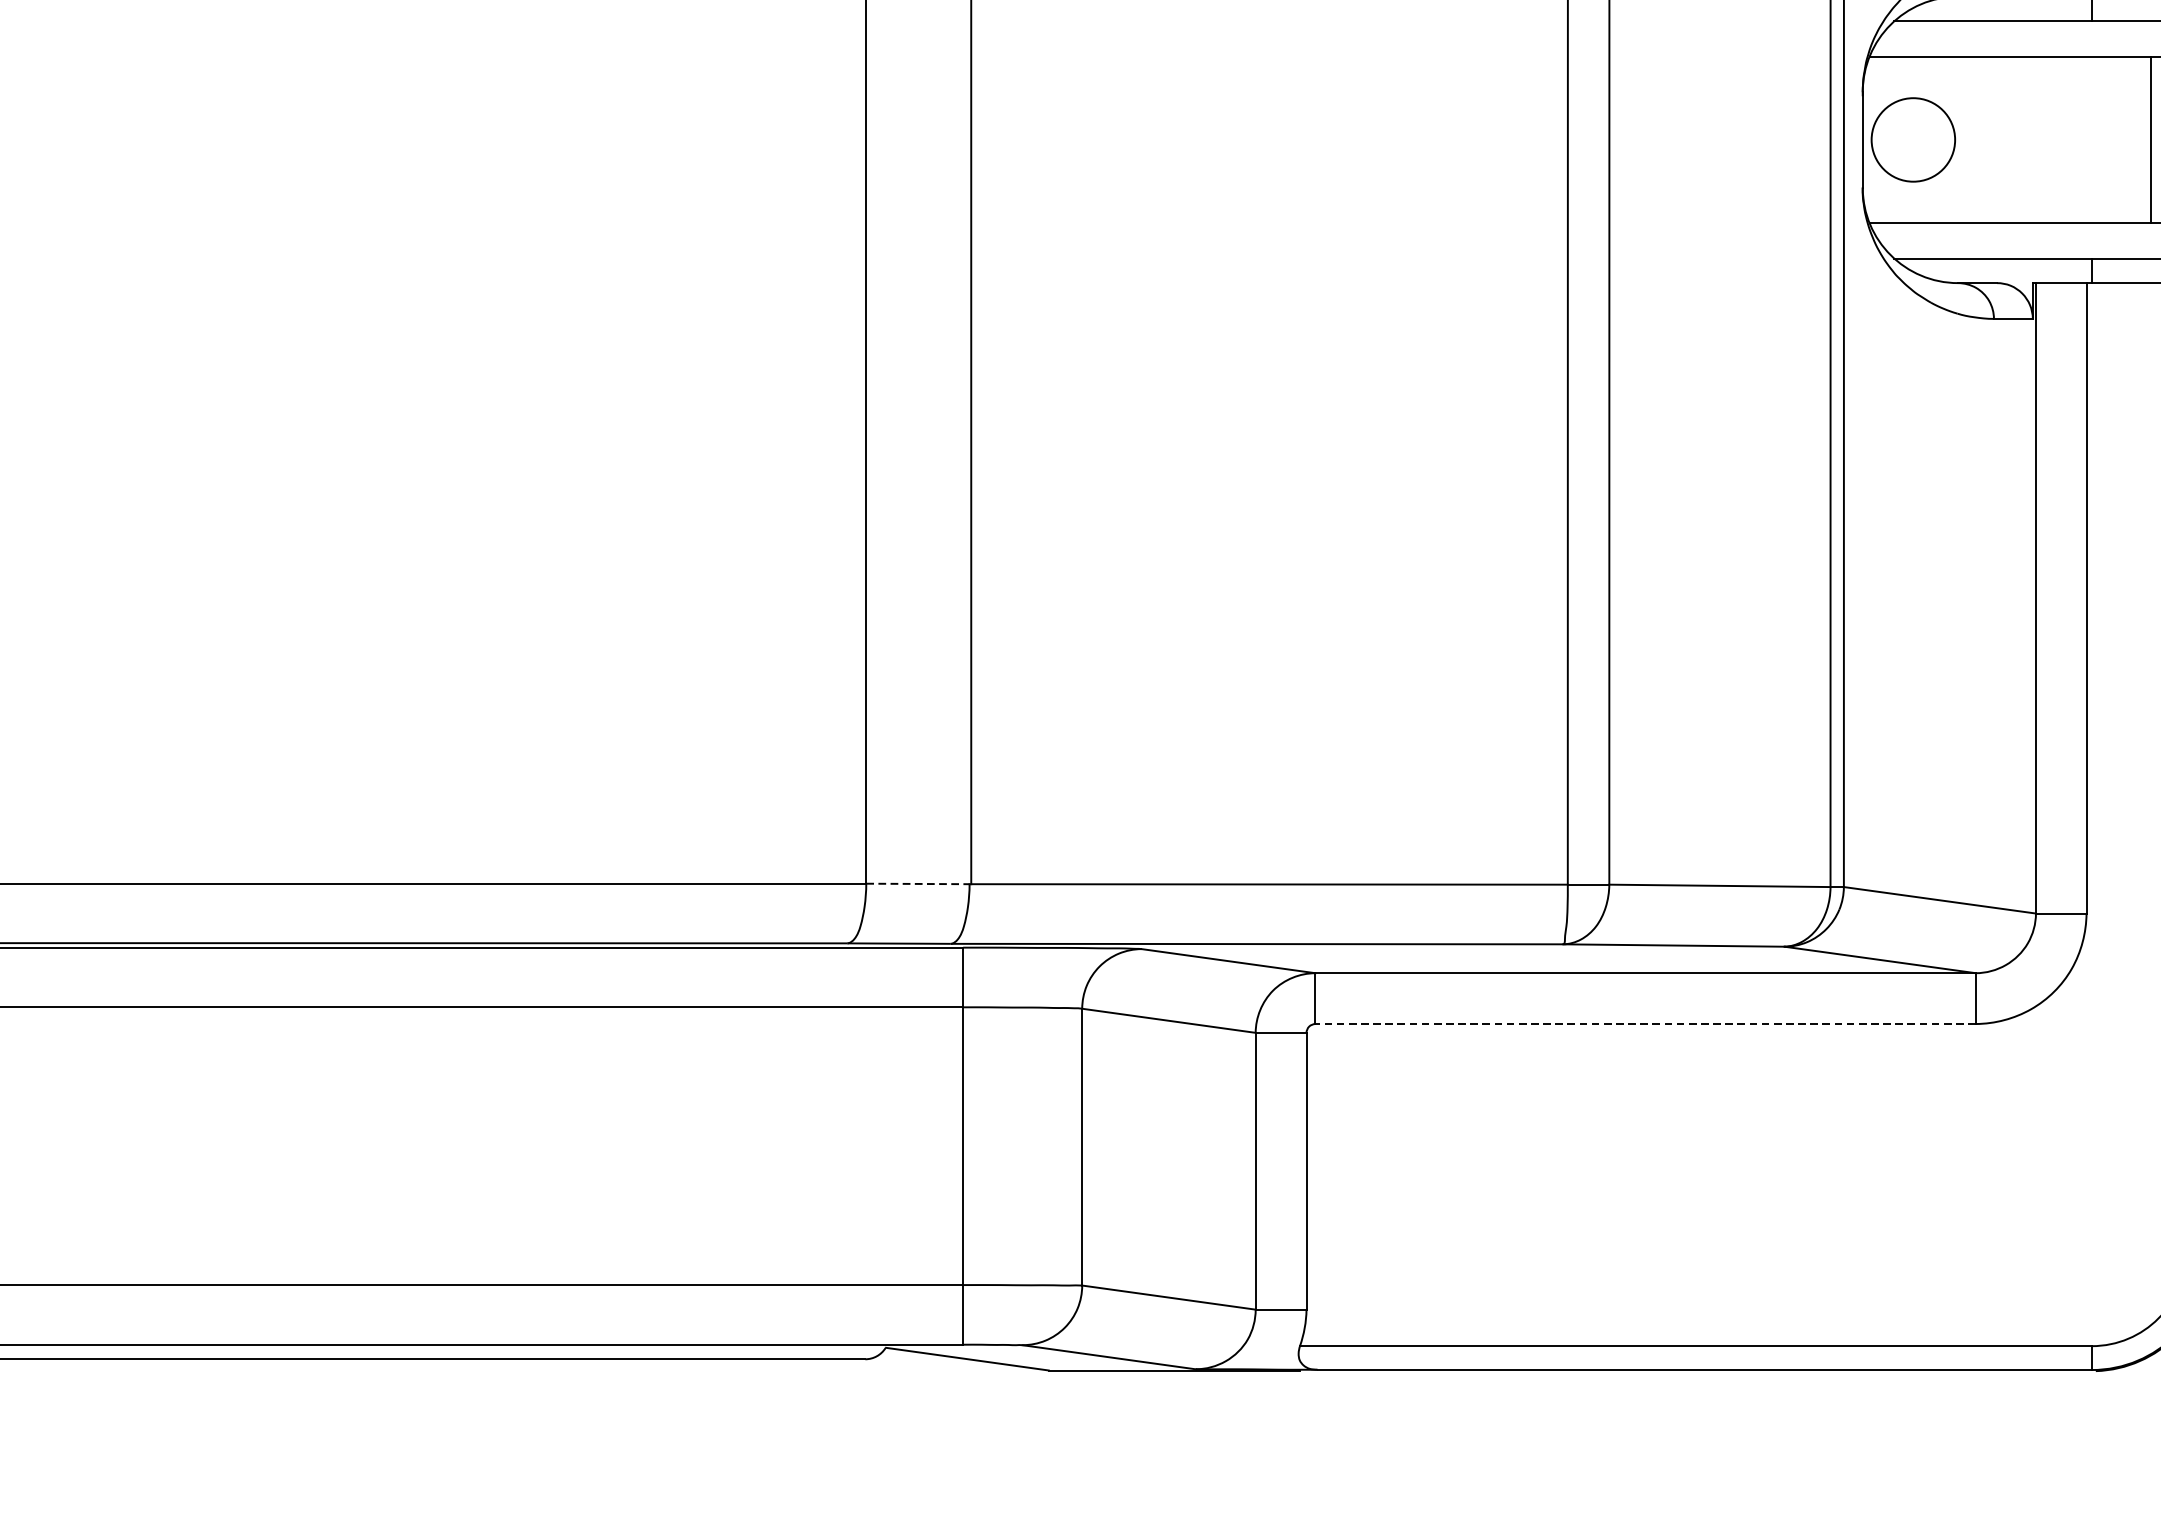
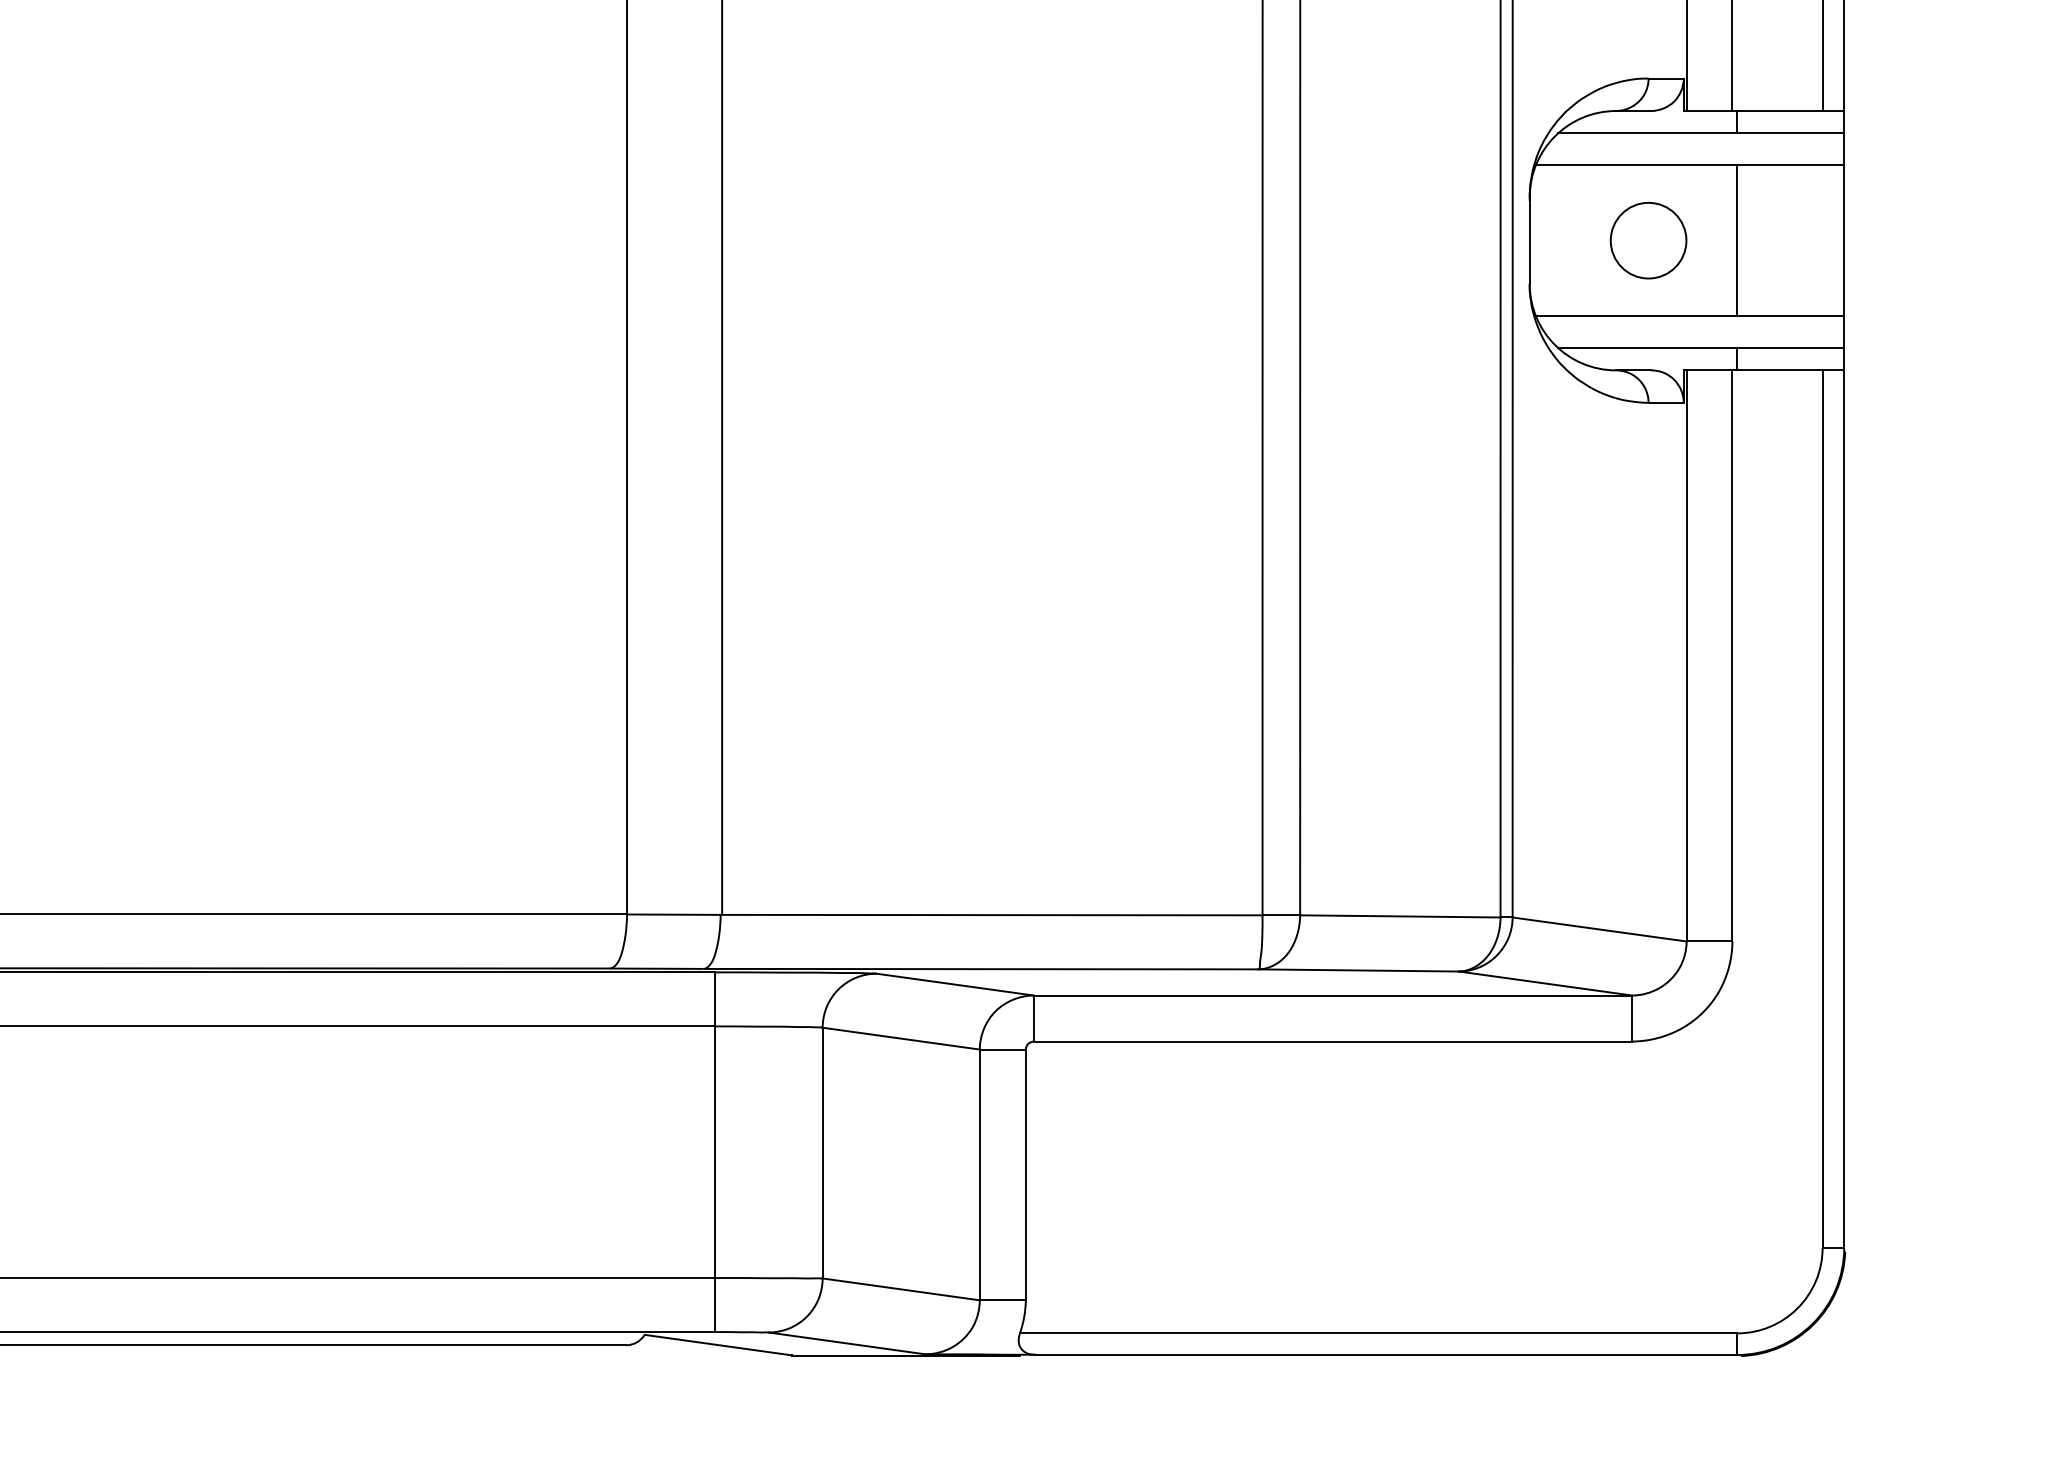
circle: (1913, 139) -> (1648, 240), moved
line: (2151, 139) -> (1737, 240), moved
line: (917, 883) -> (673, 914), dashed -> solid
line: (1645, 1023) -> (1332, 1041), dashed -> solid

